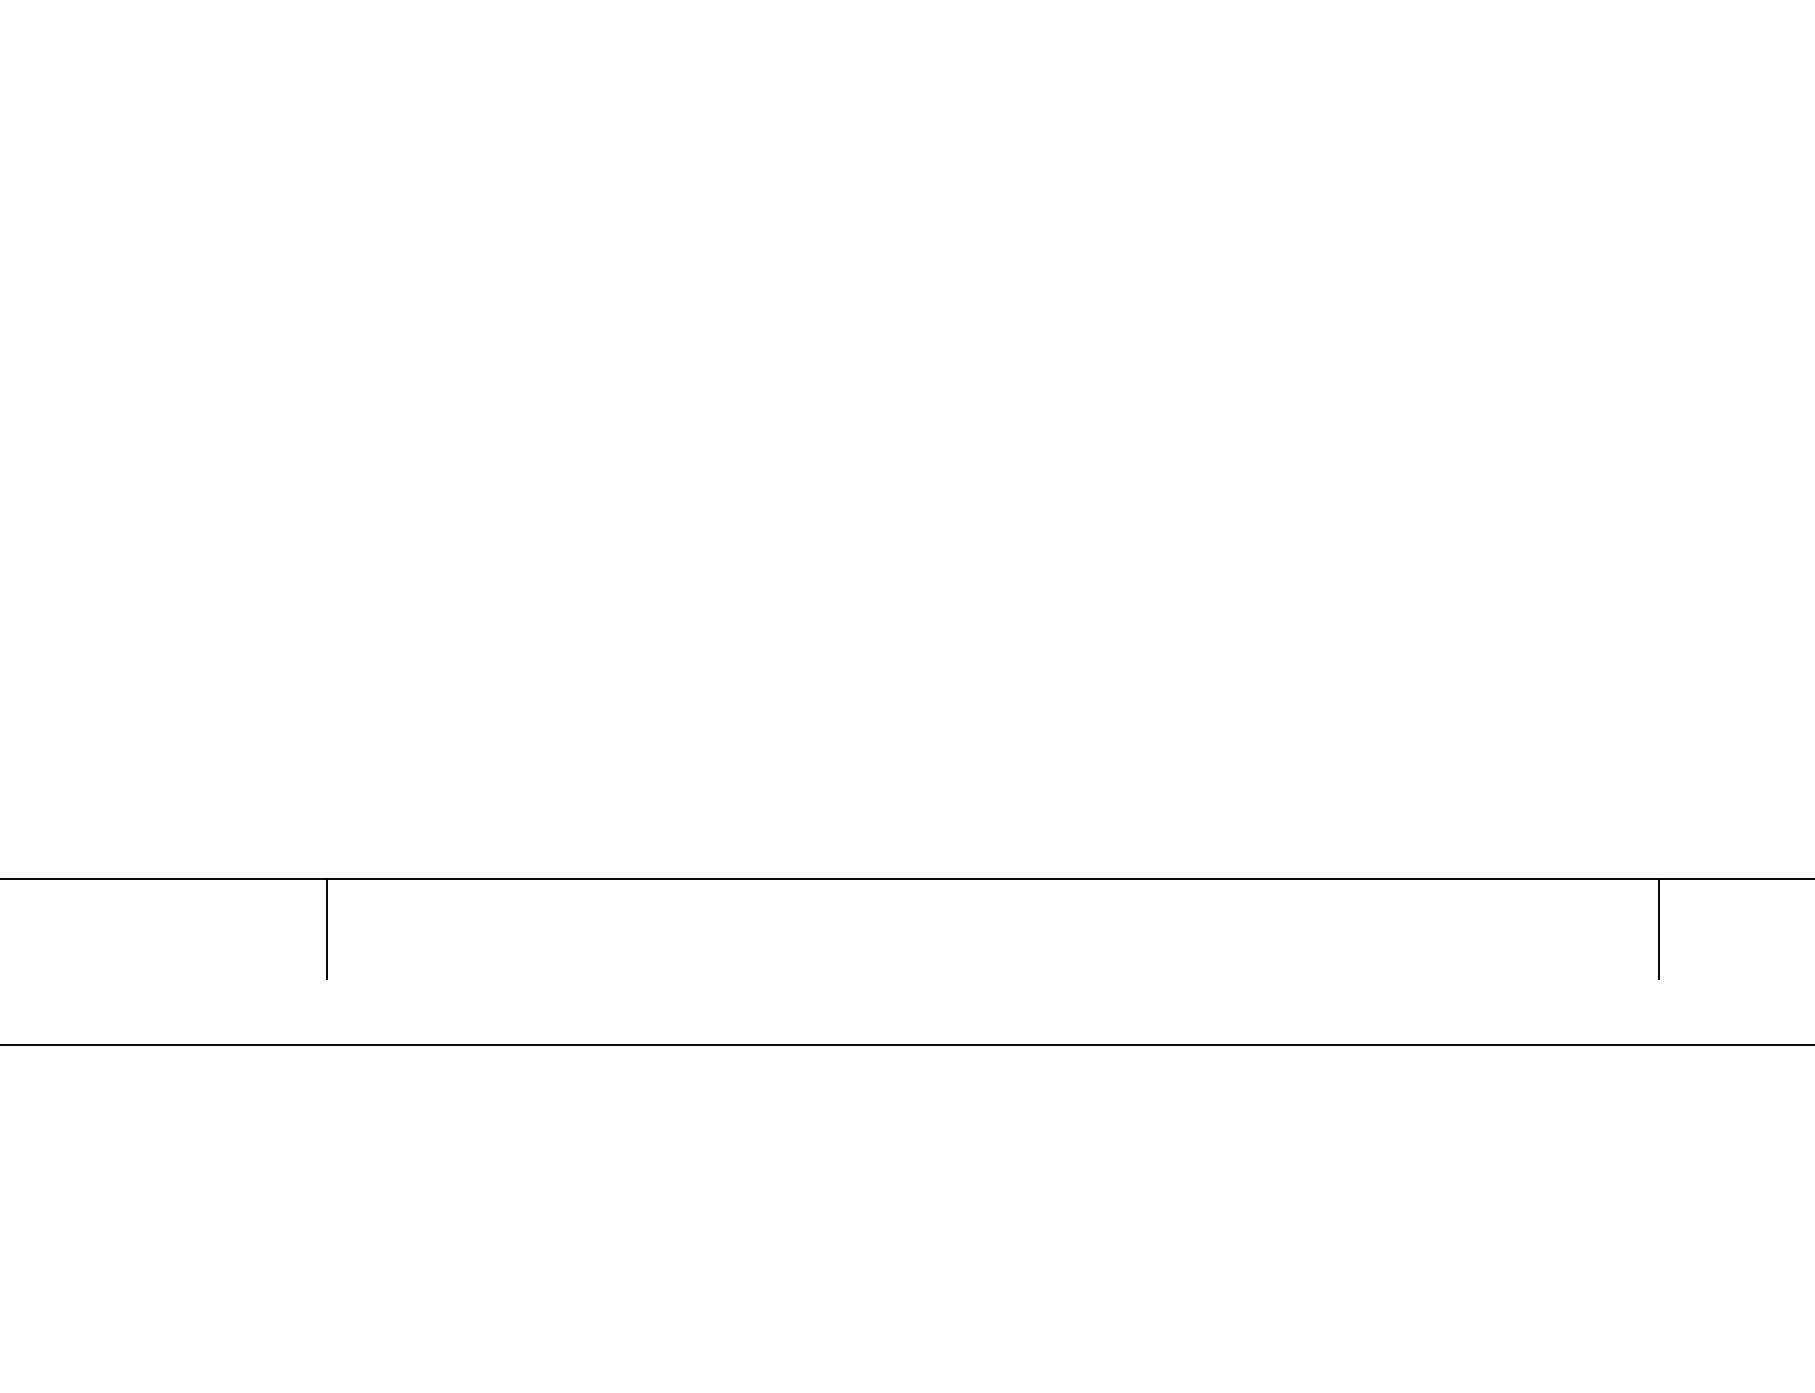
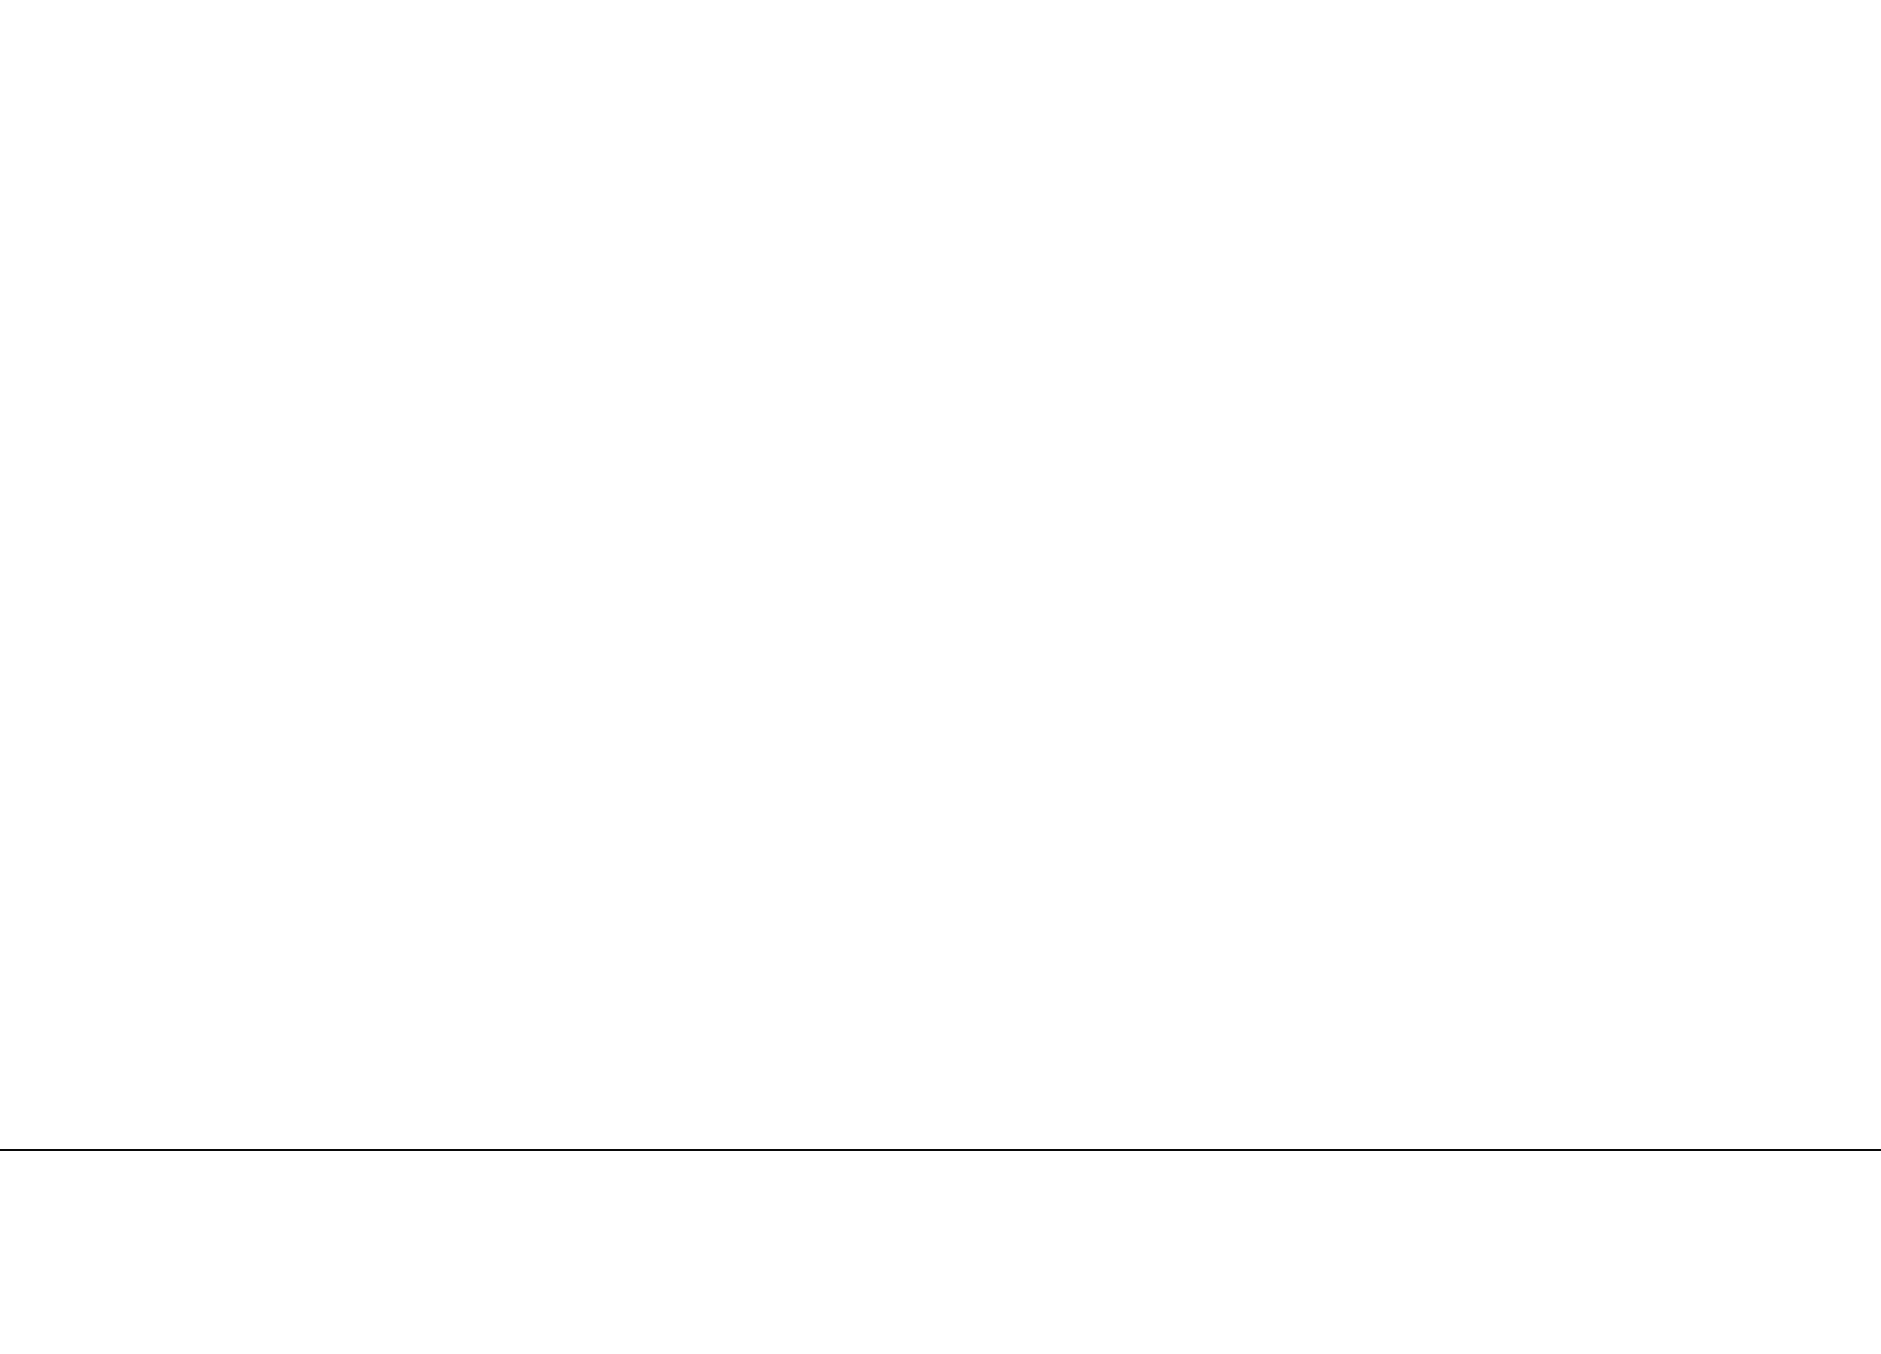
line: (327, 928) -> (129, 1213), removed
line: (1659, 928) -> (1841, 1213), removed

